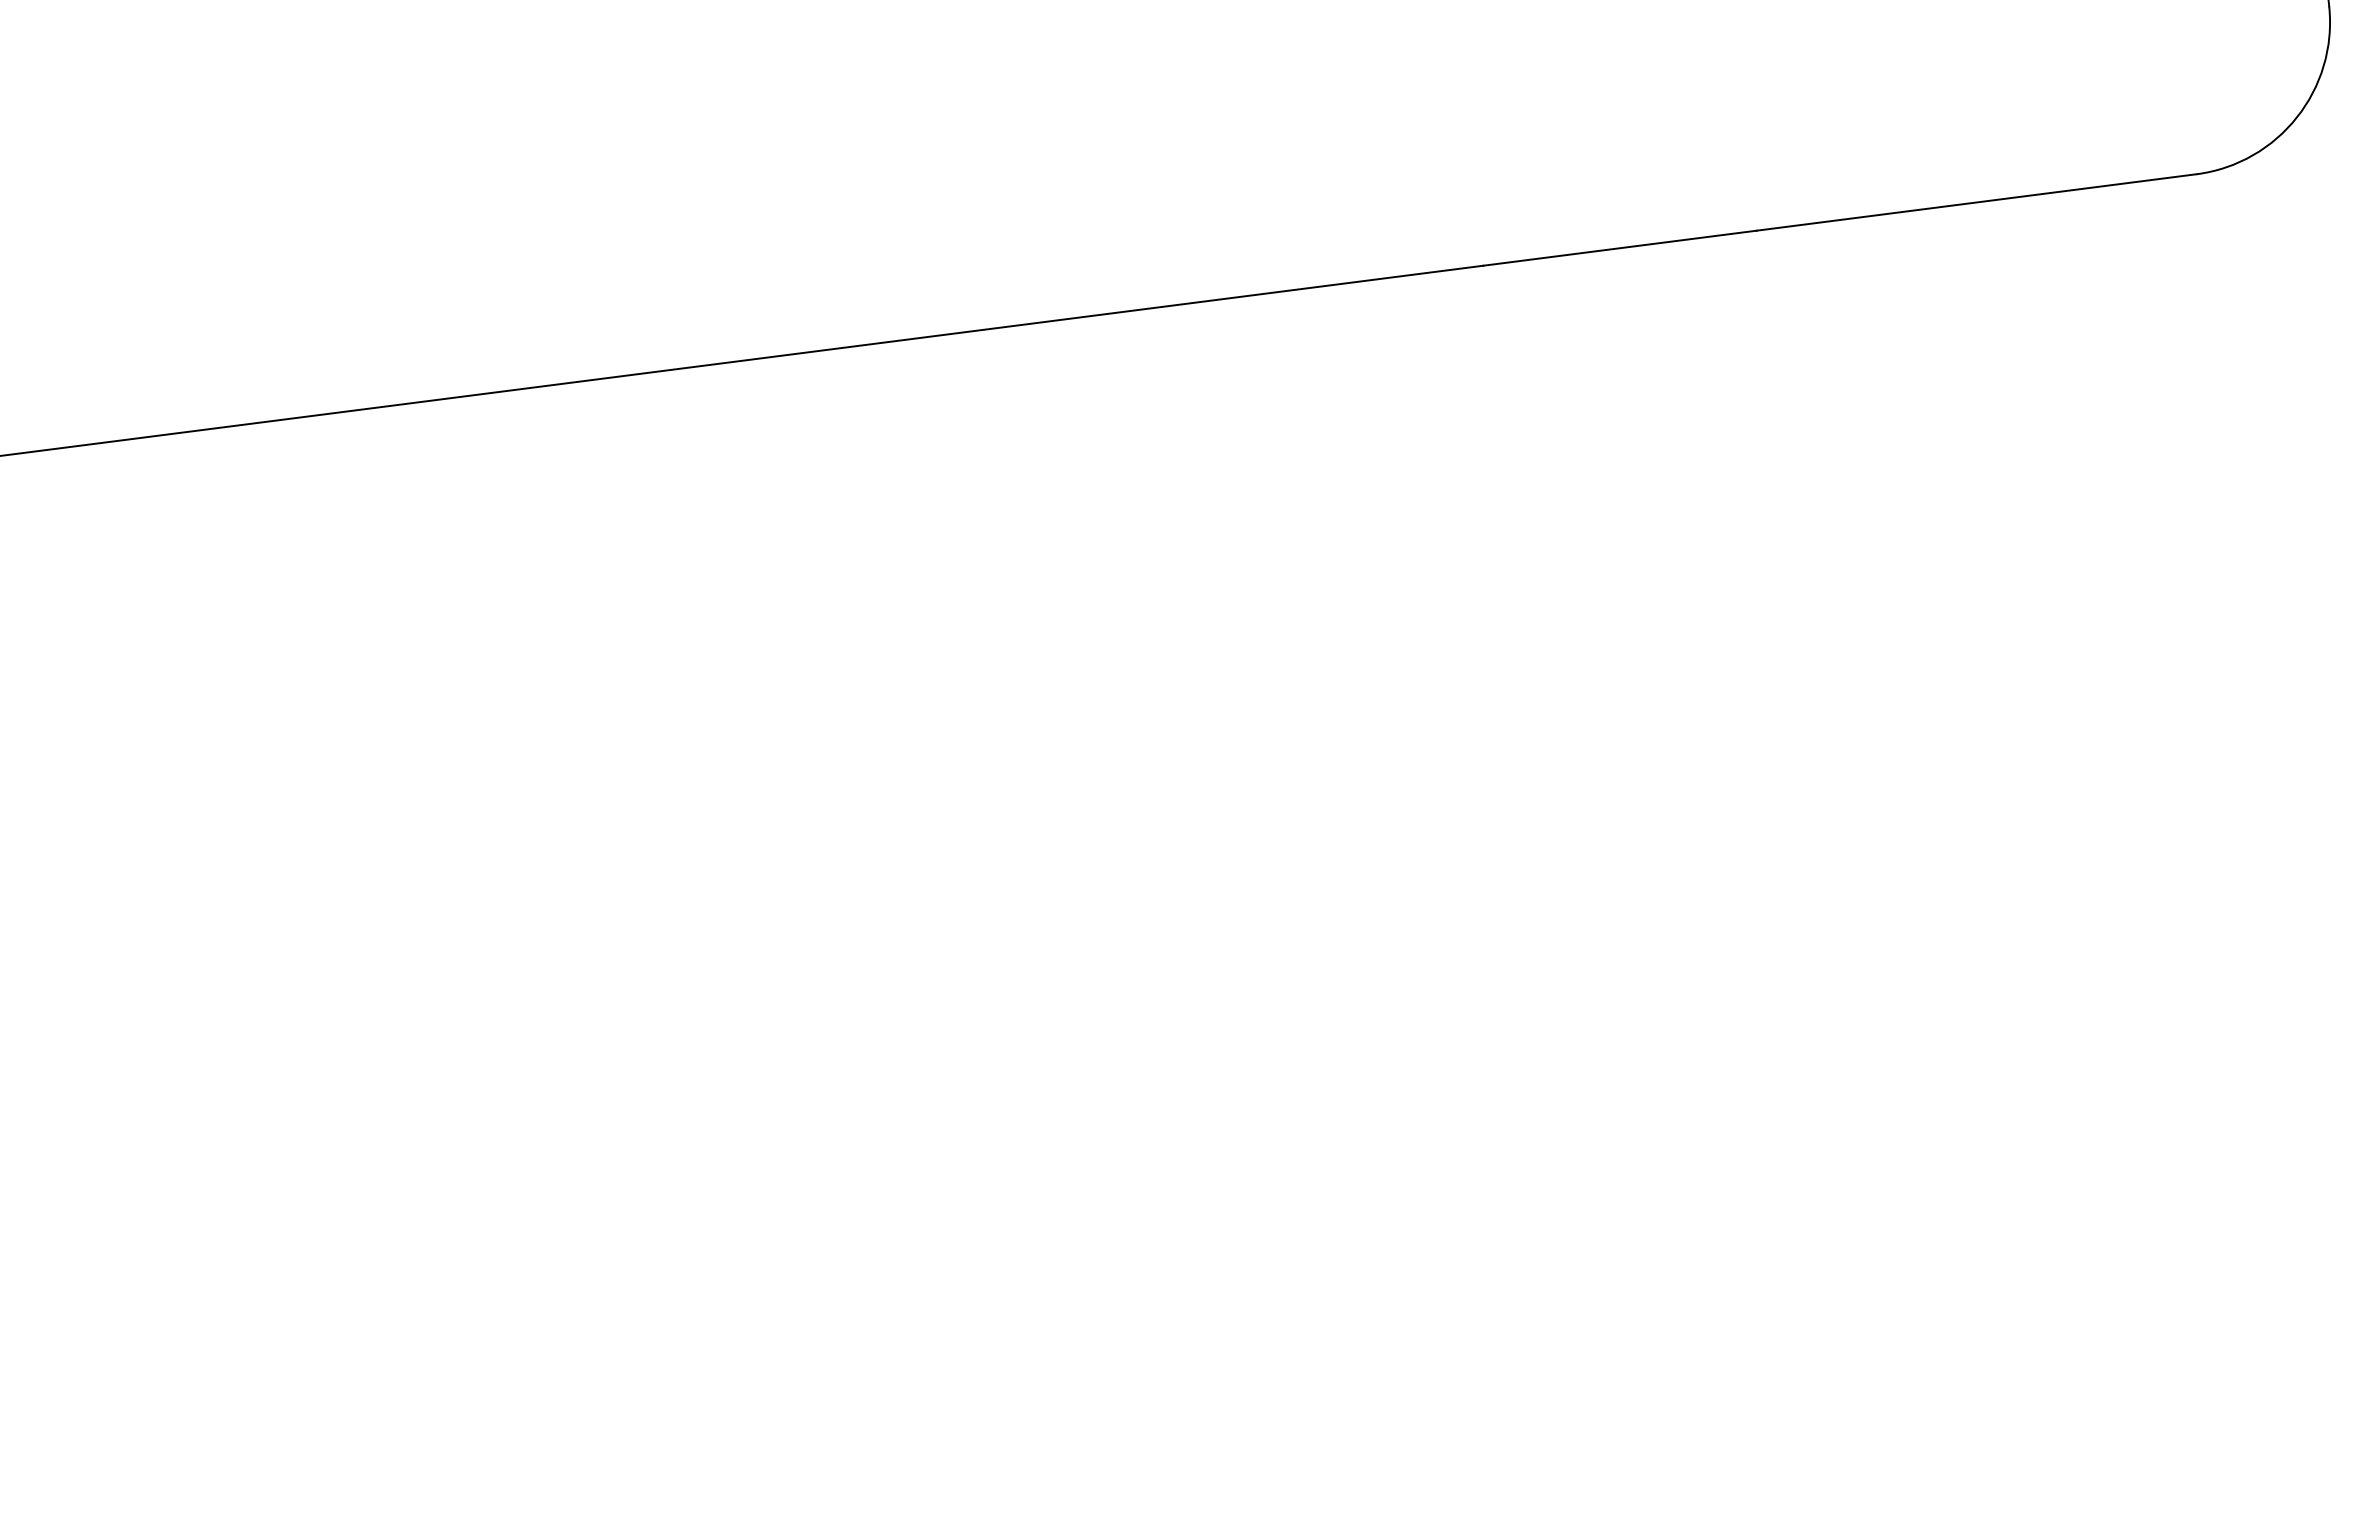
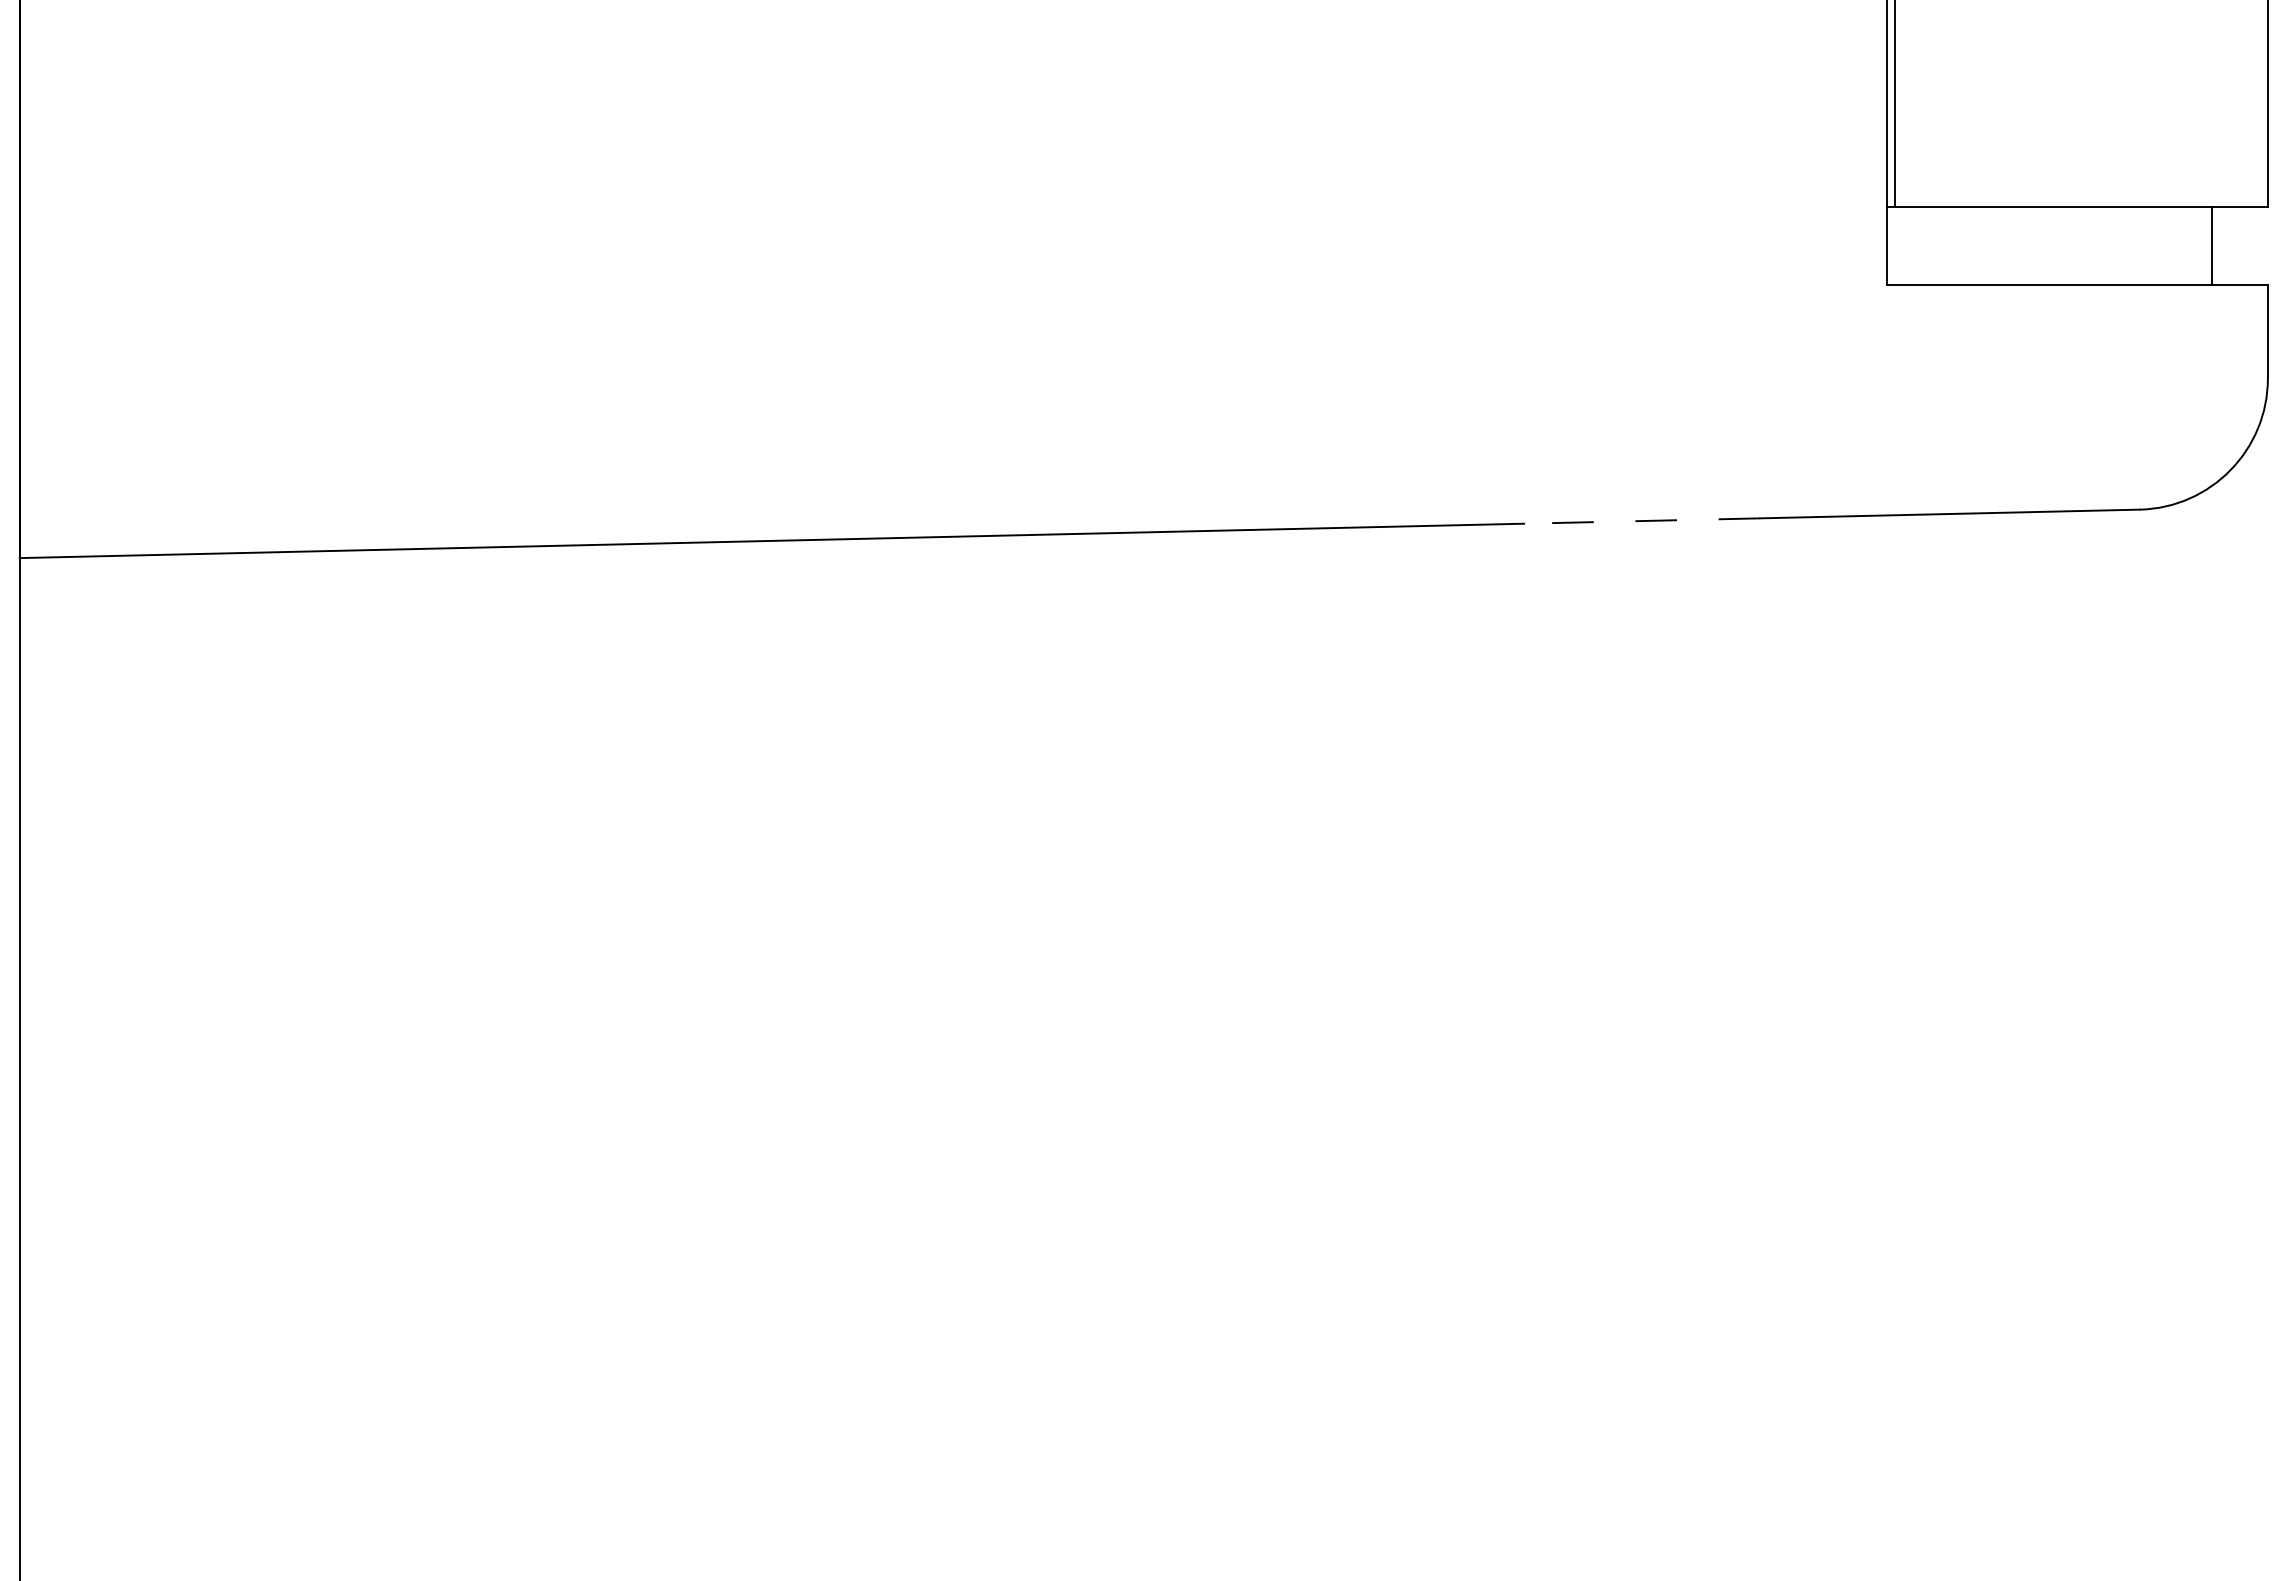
line: (1619, 248) -> (1641, 521), solid -> dashed

